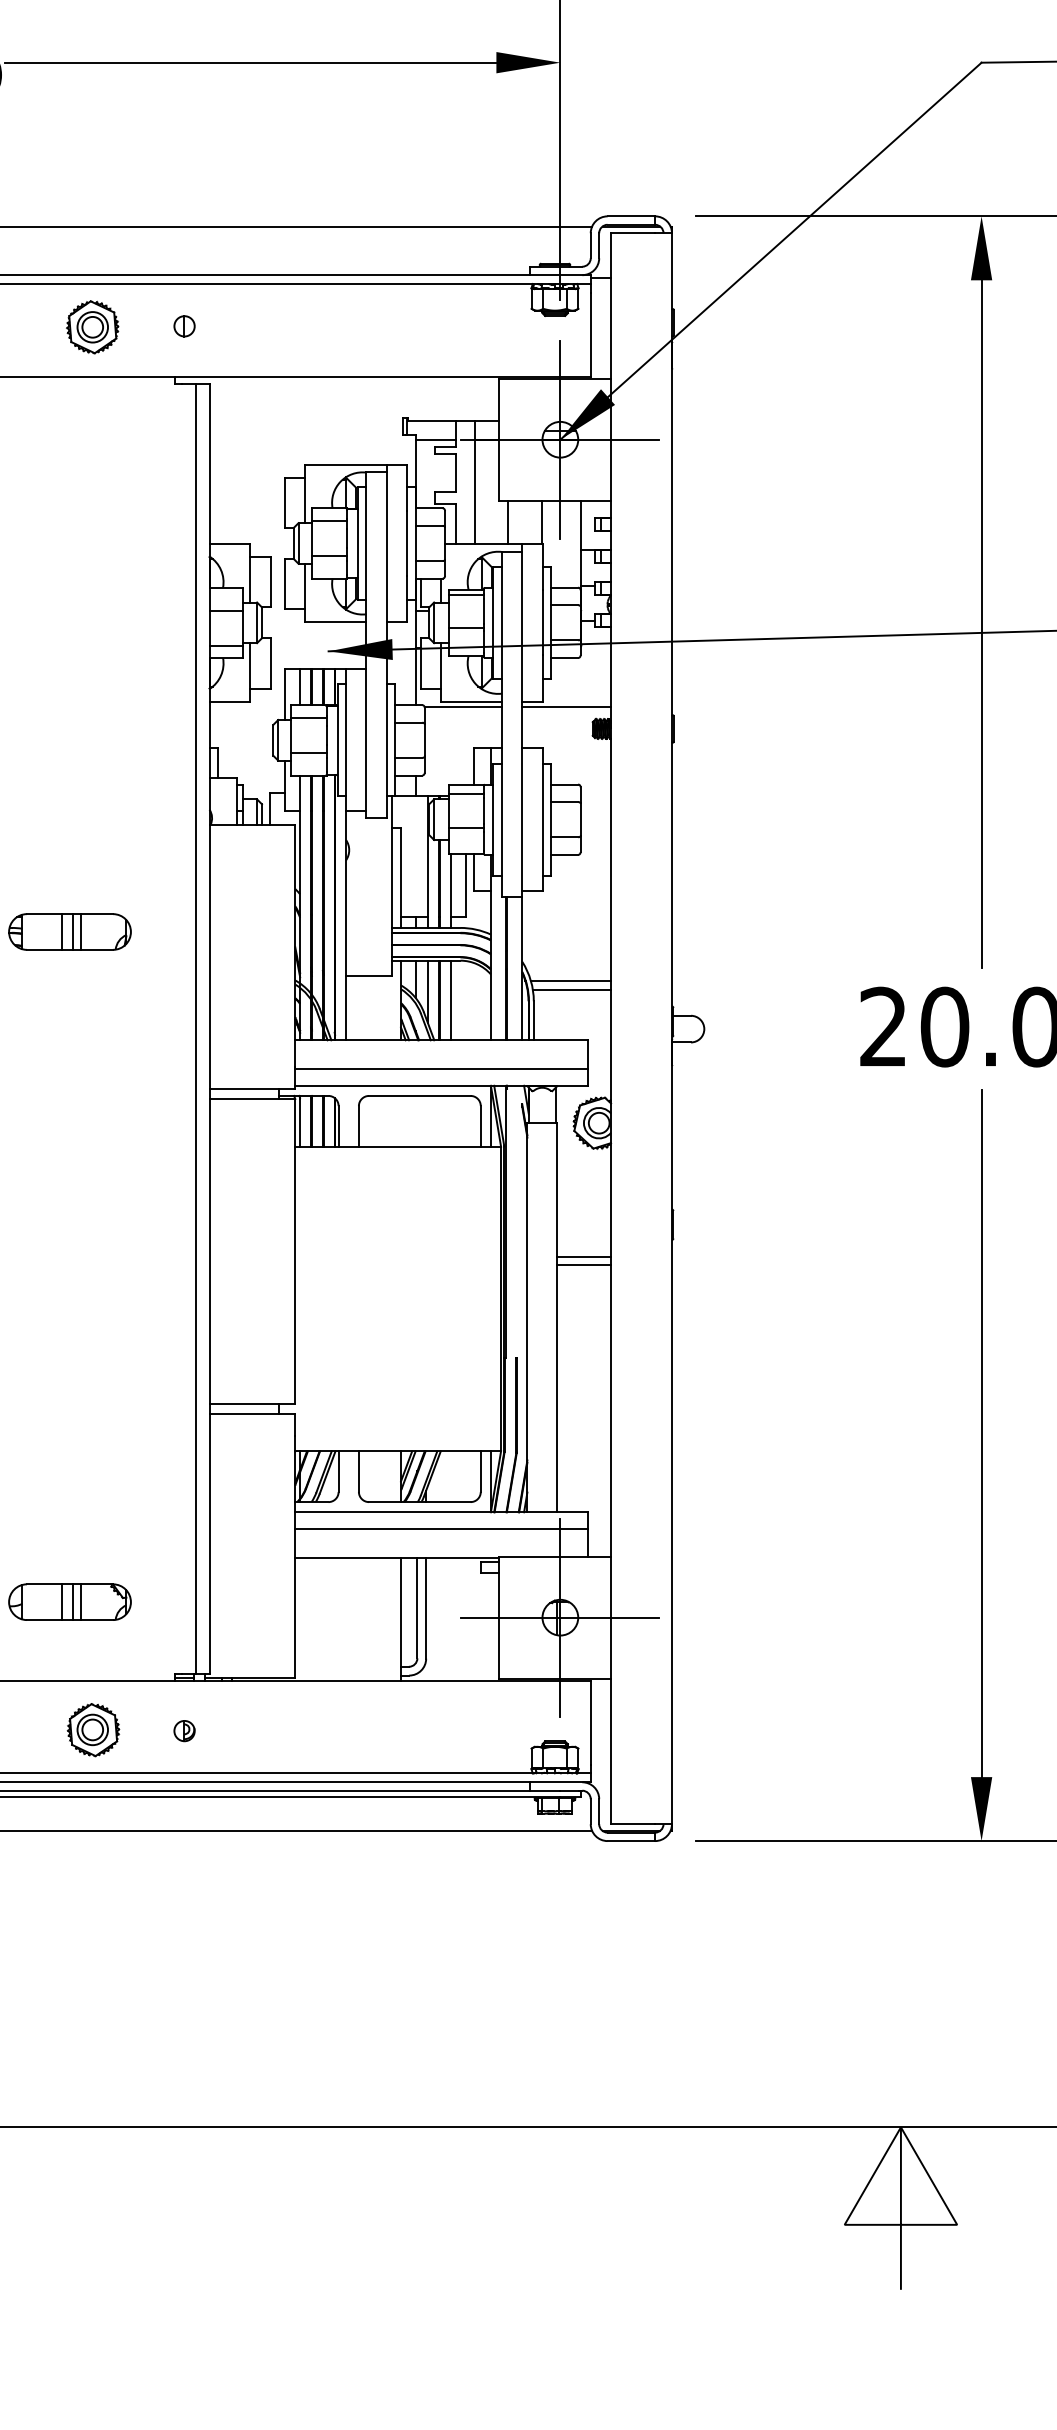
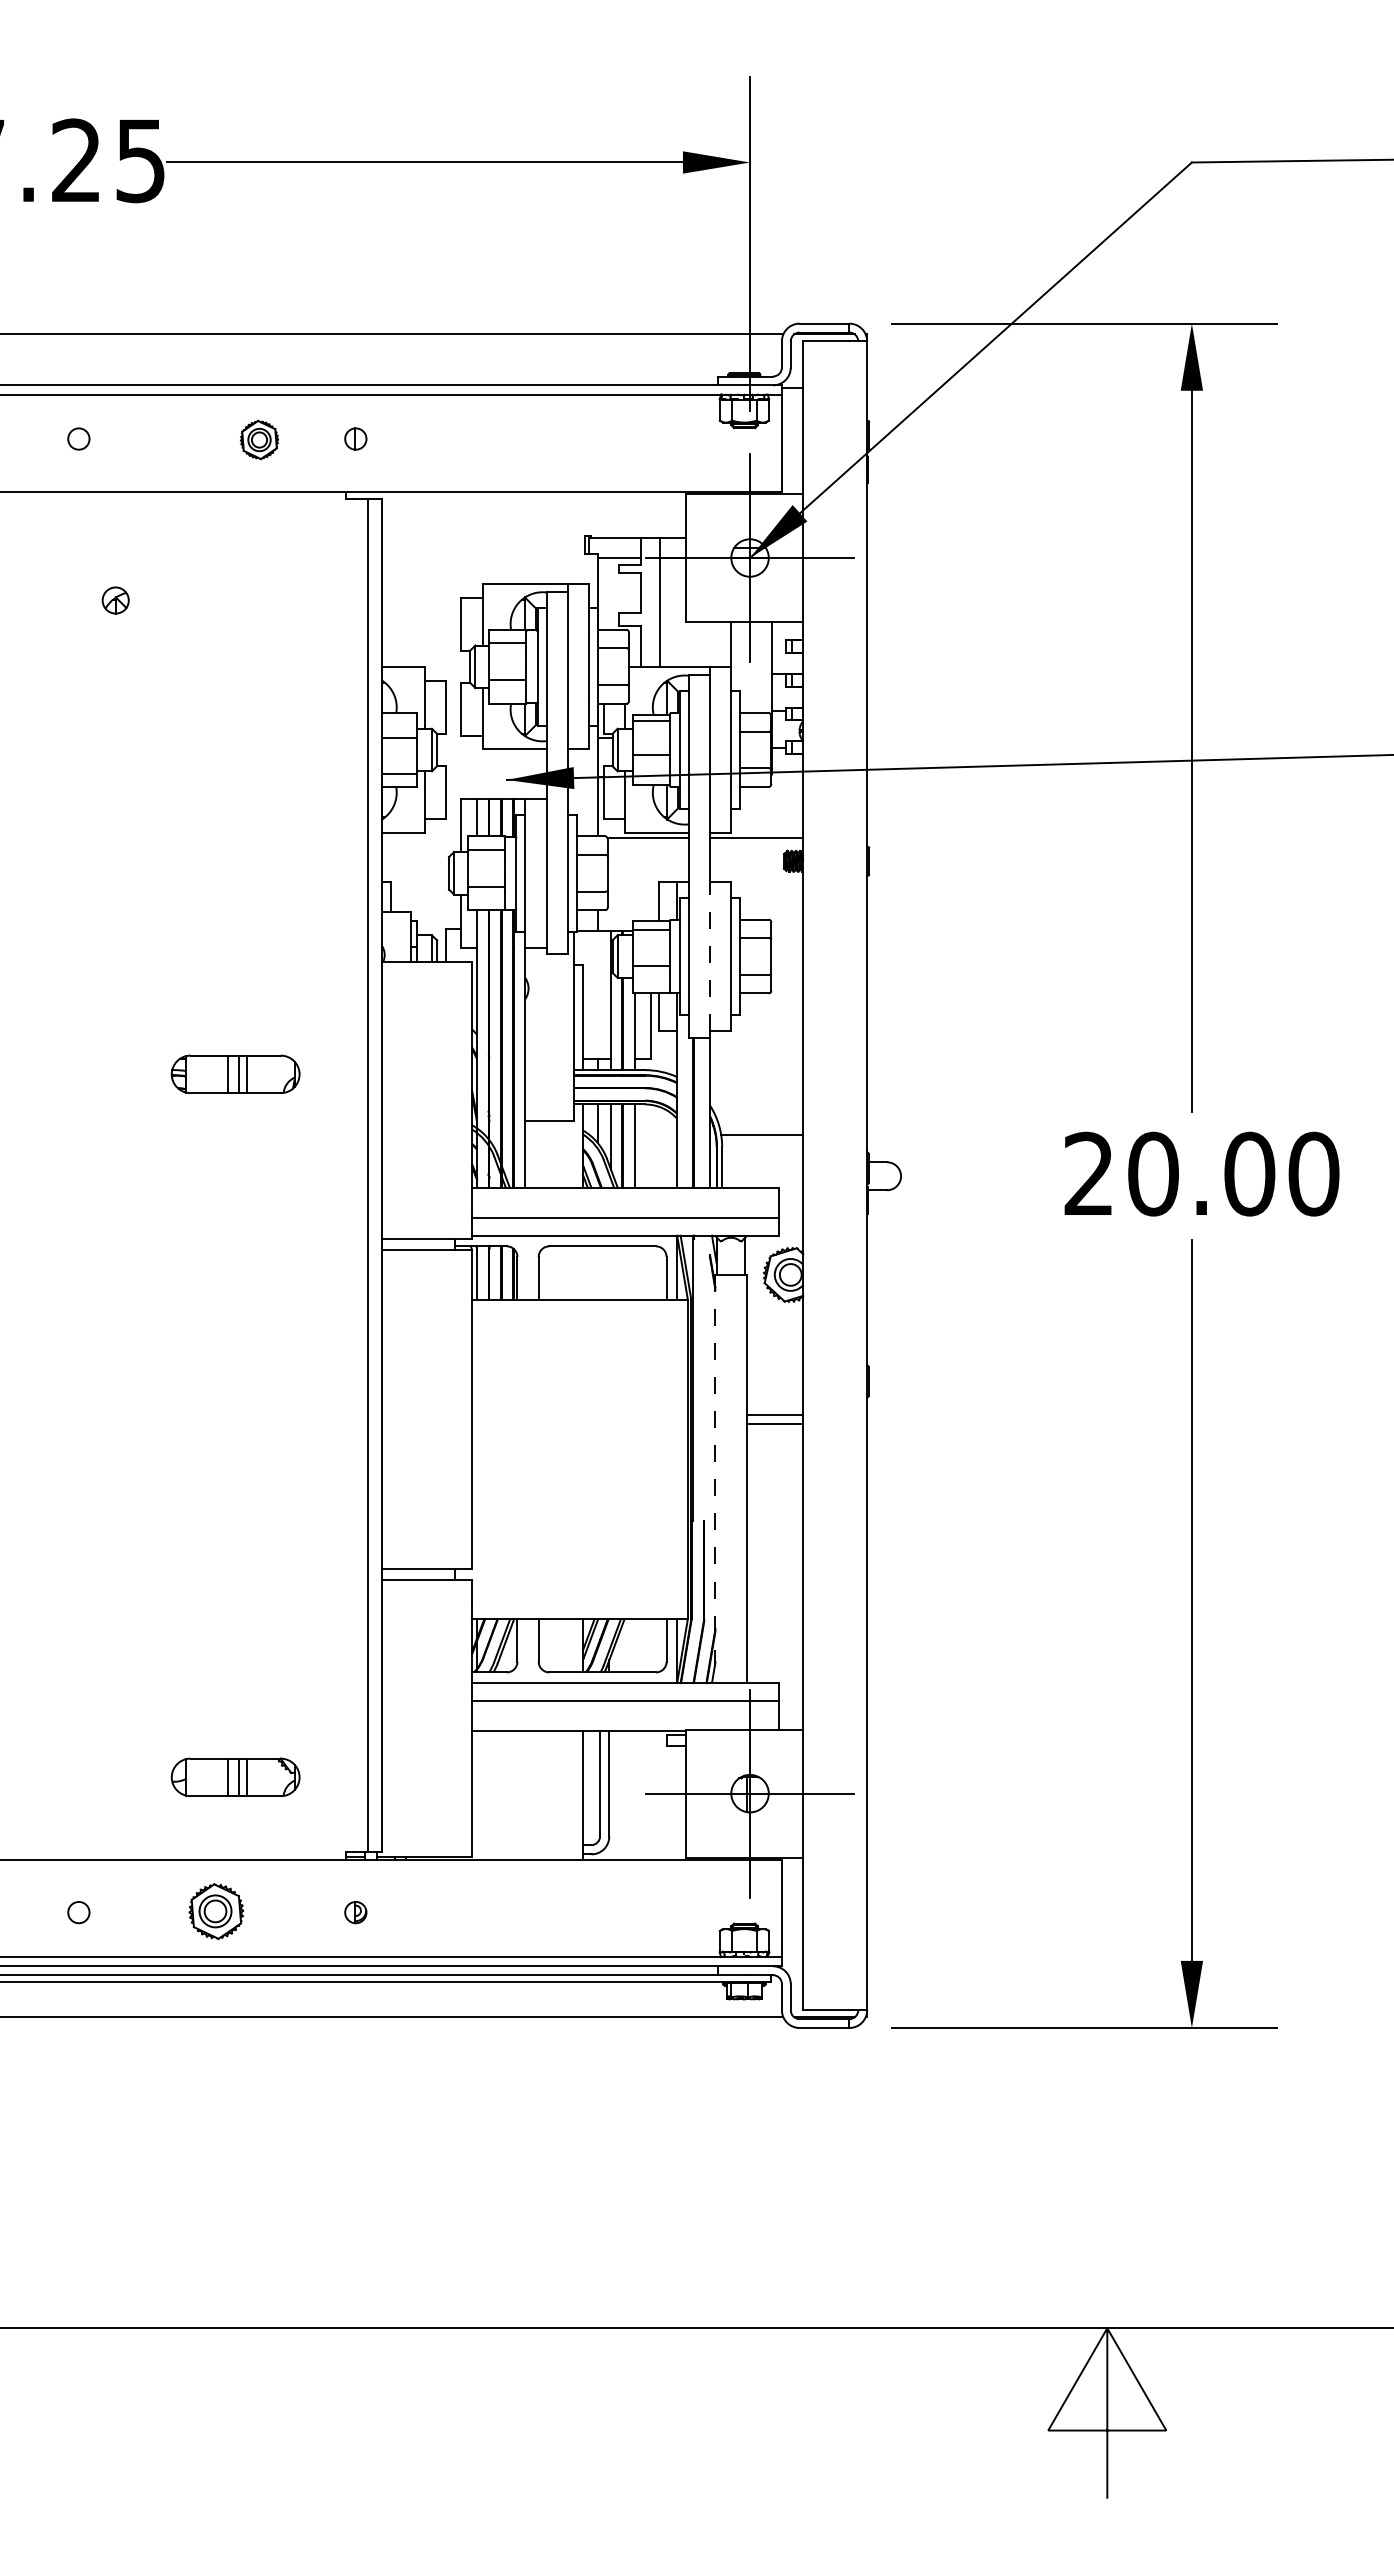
part: (92, 326) -> (259, 439), size x0.7
line: (508, 522) -> (695, 644), removed
line: (522, 819) -> (710, 956), solid -> dashed
line: (571, 980) -> (761, 1125), removed
line: (527, 1318) -> (715, 1479), solid -> dashed
part: (93, 1730) -> (216, 1911), moved

